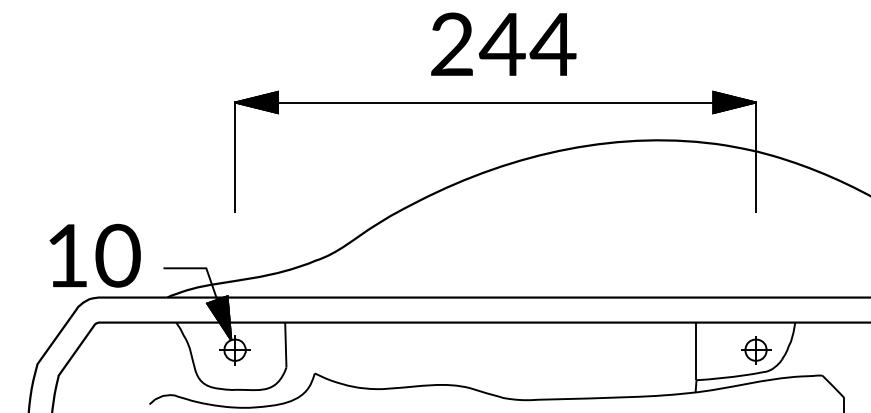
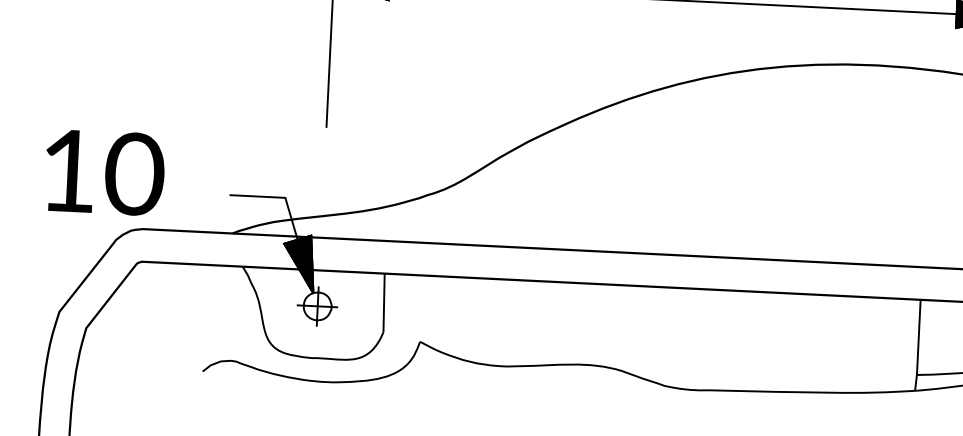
text: (94, 255) -> (104, 172), moved

